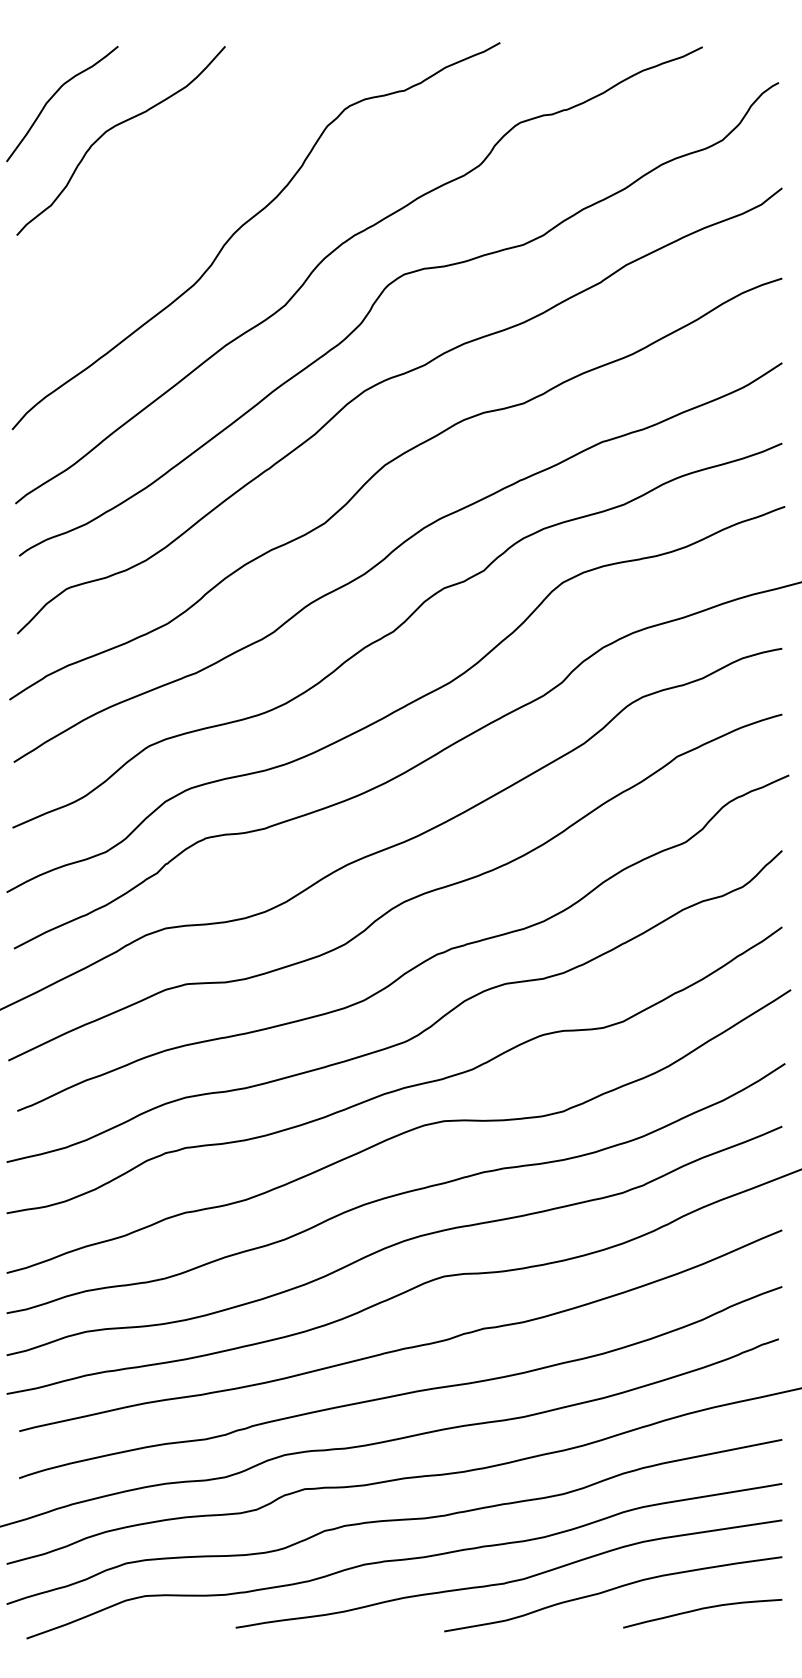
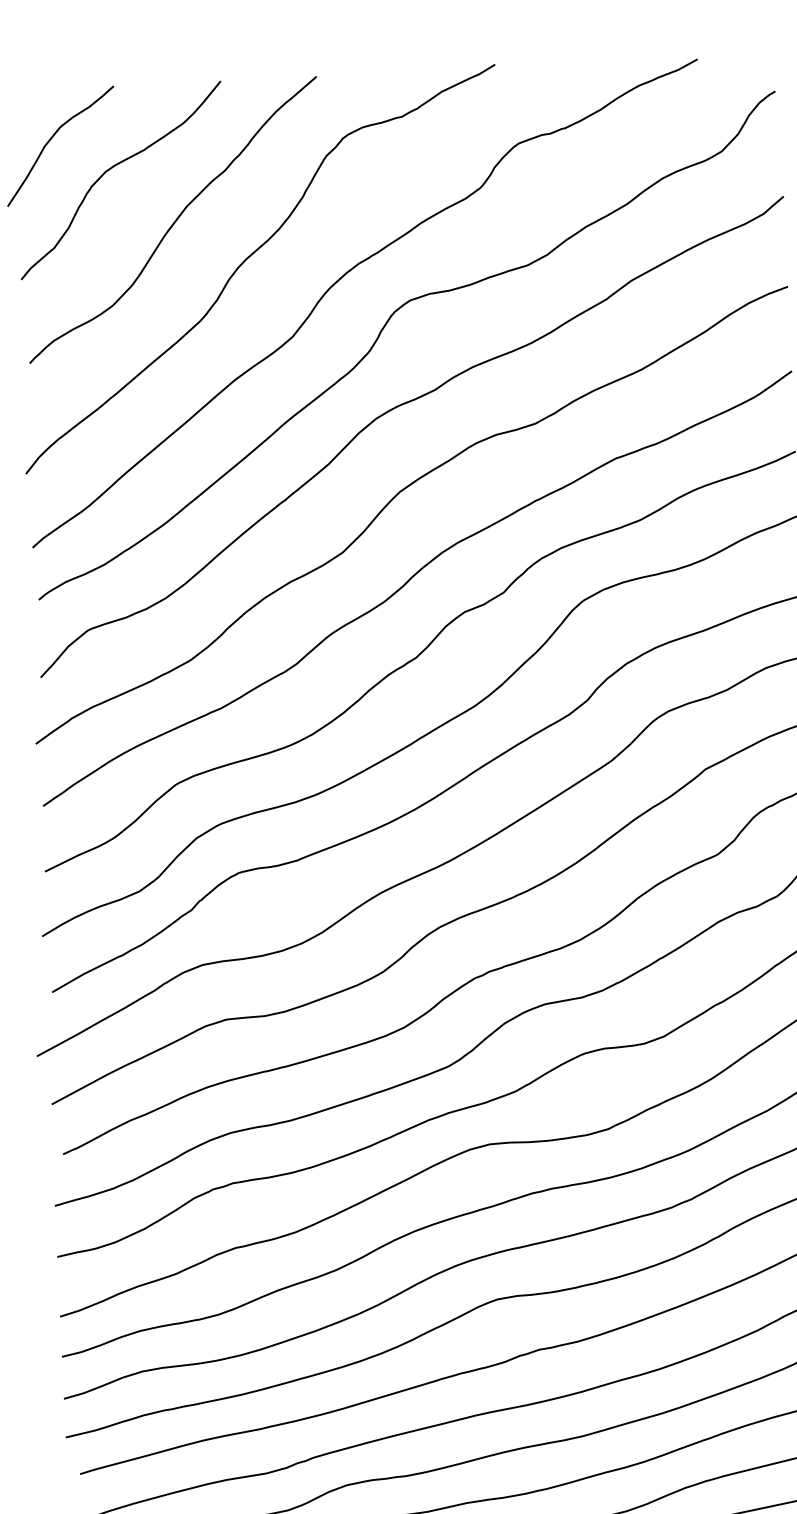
curve: (172, 184) -> (174, 221), added

